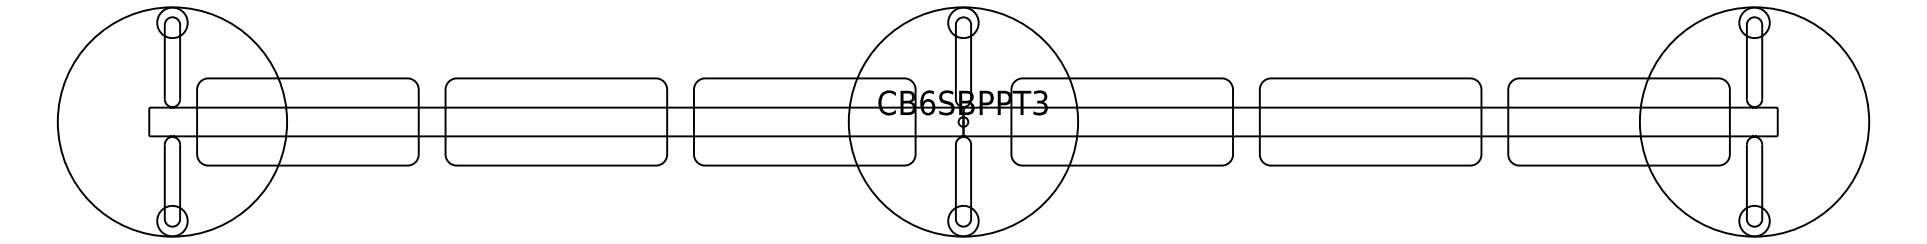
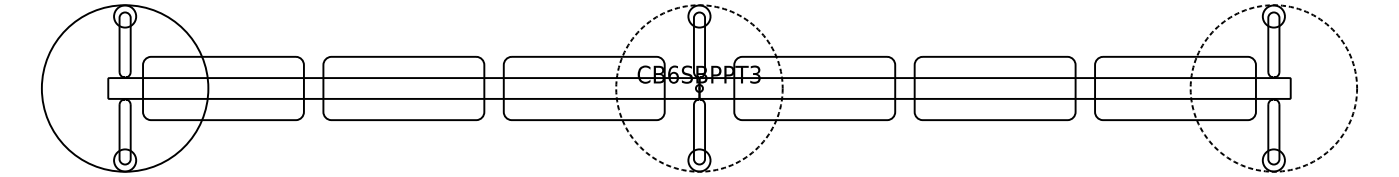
circle: (963, 121) -> (699, 88), solid -> dashed
circle: (1754, 121) -> (1273, 88), solid -> dashed

